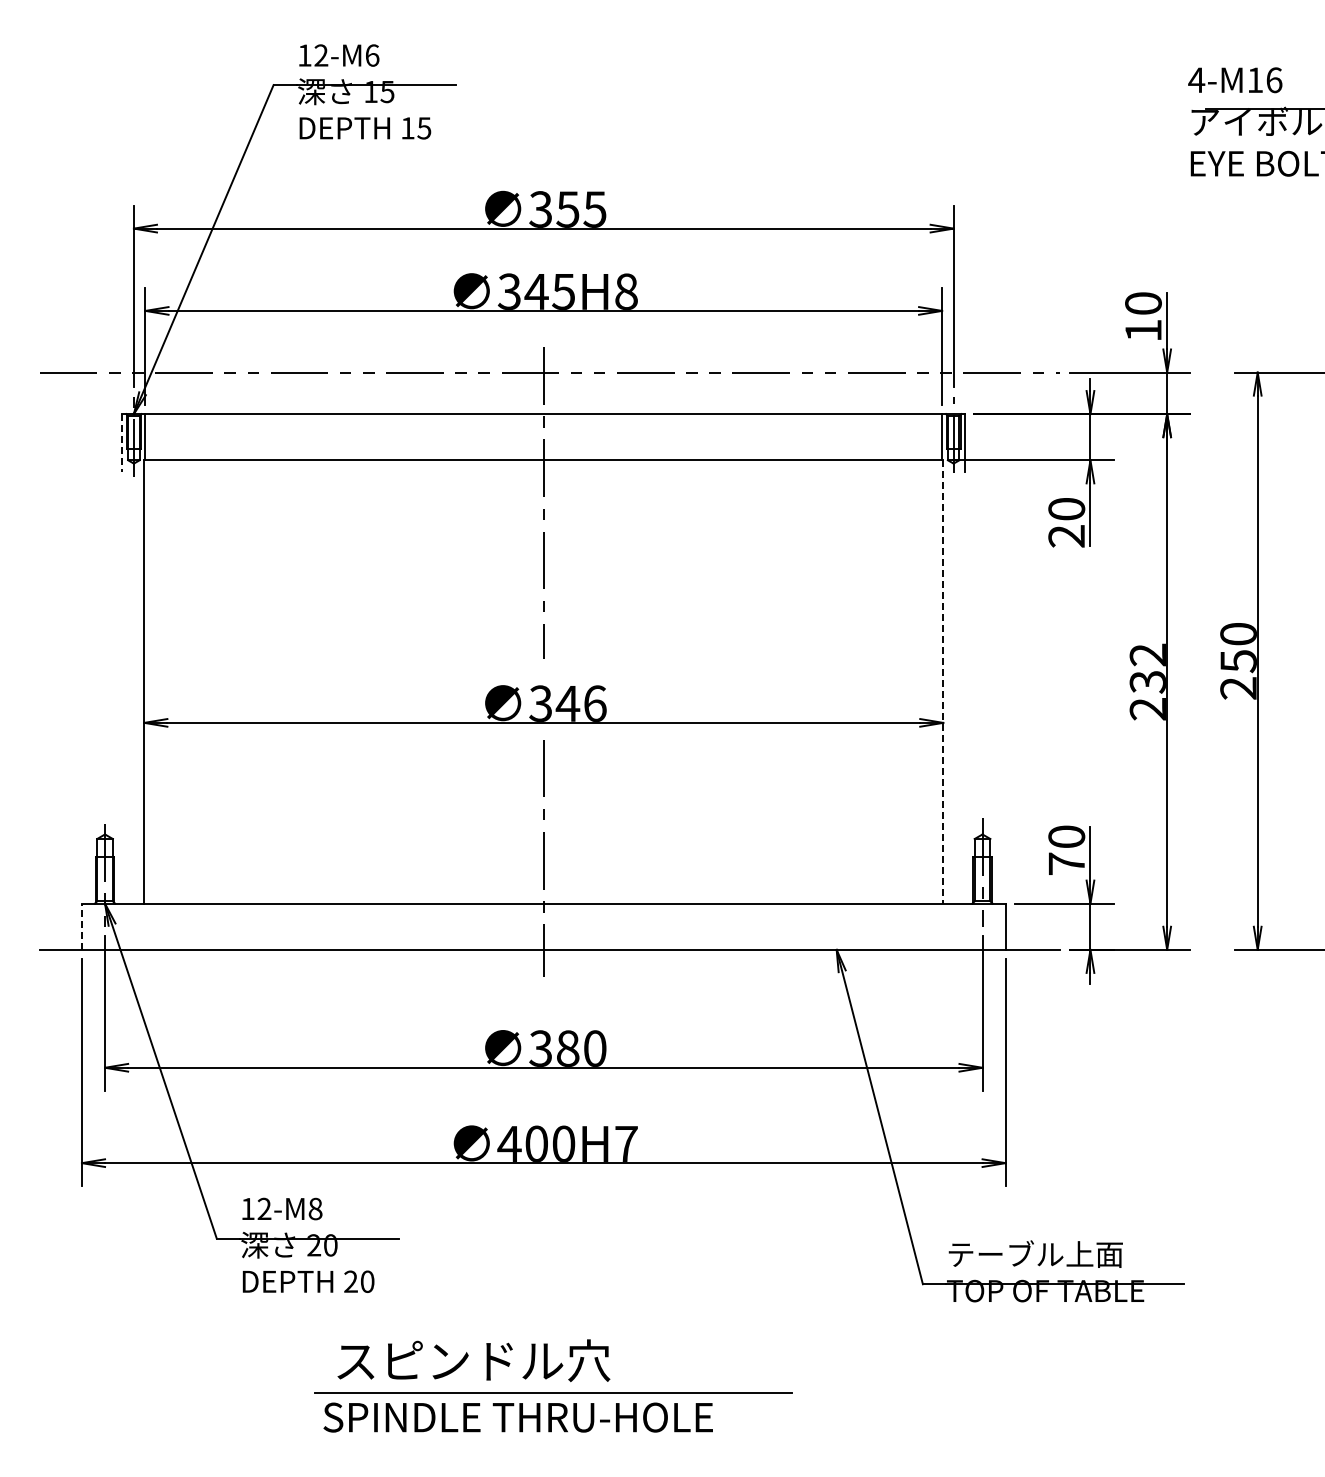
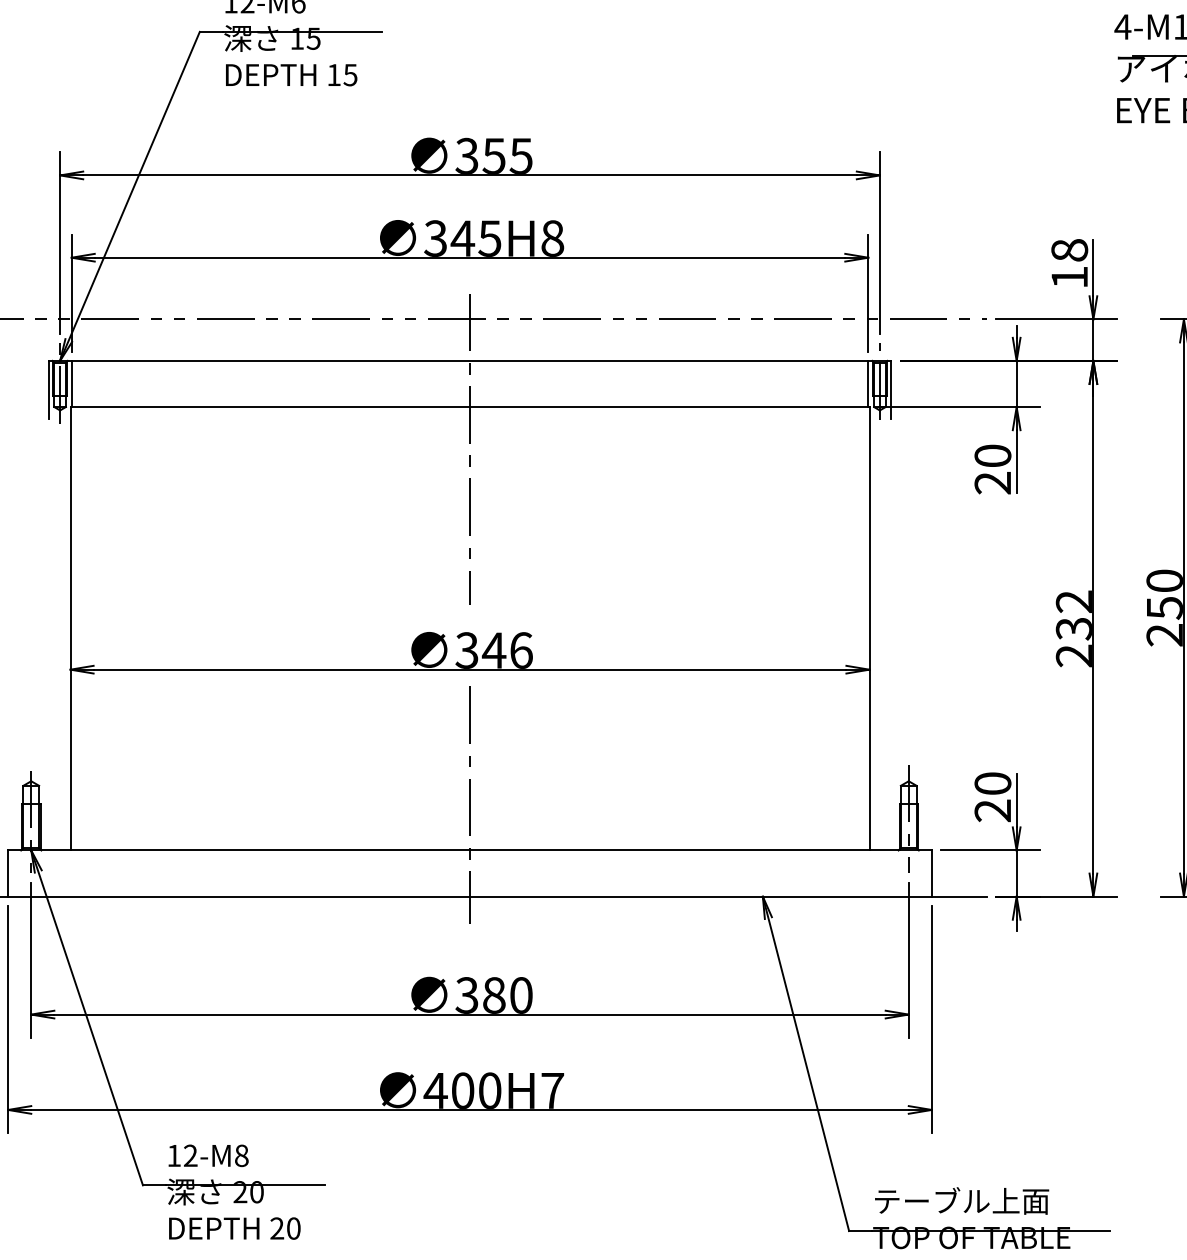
text: (1143, 303) -> (1069, 250), 10 -> 18
line: (122, 443) -> (48, 390), dashed -> solid
line: (943, 681) -> (869, 628), dashed -> solid
text: (1066, 863) -> (992, 810), 70 -> 20
line: (81, 926) -> (7, 873), dashed -> solid

